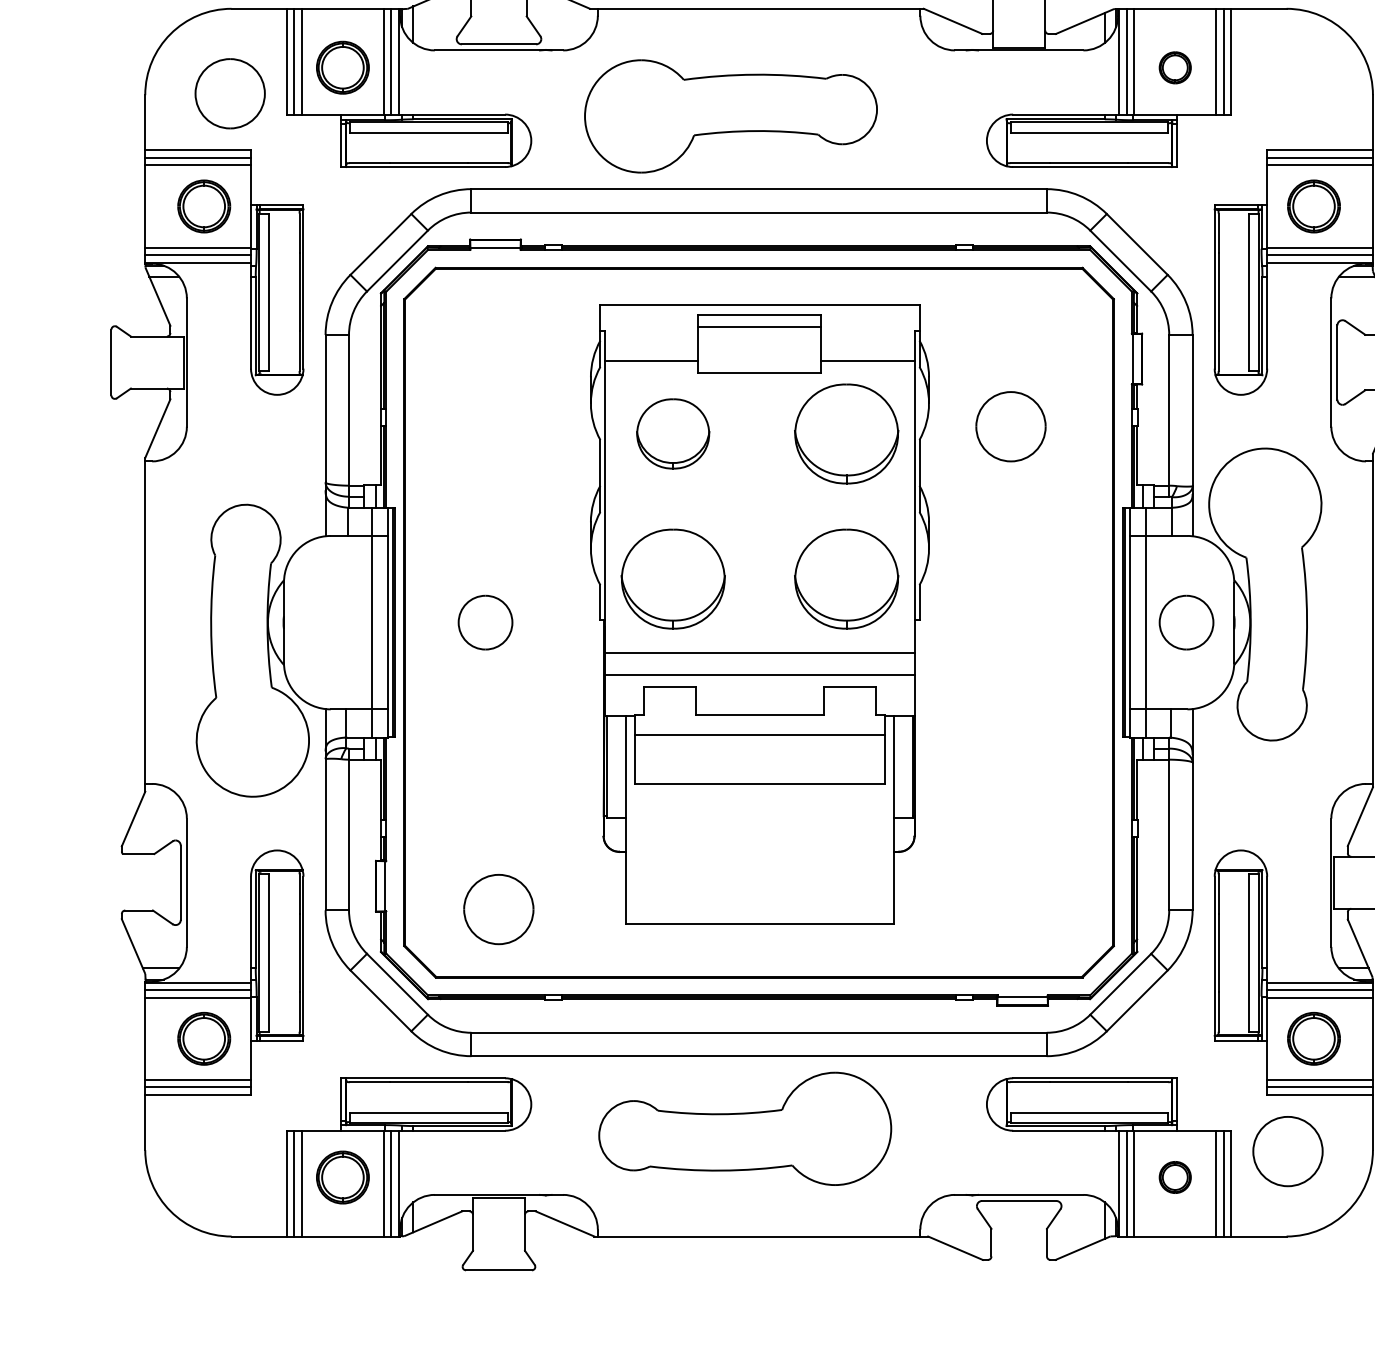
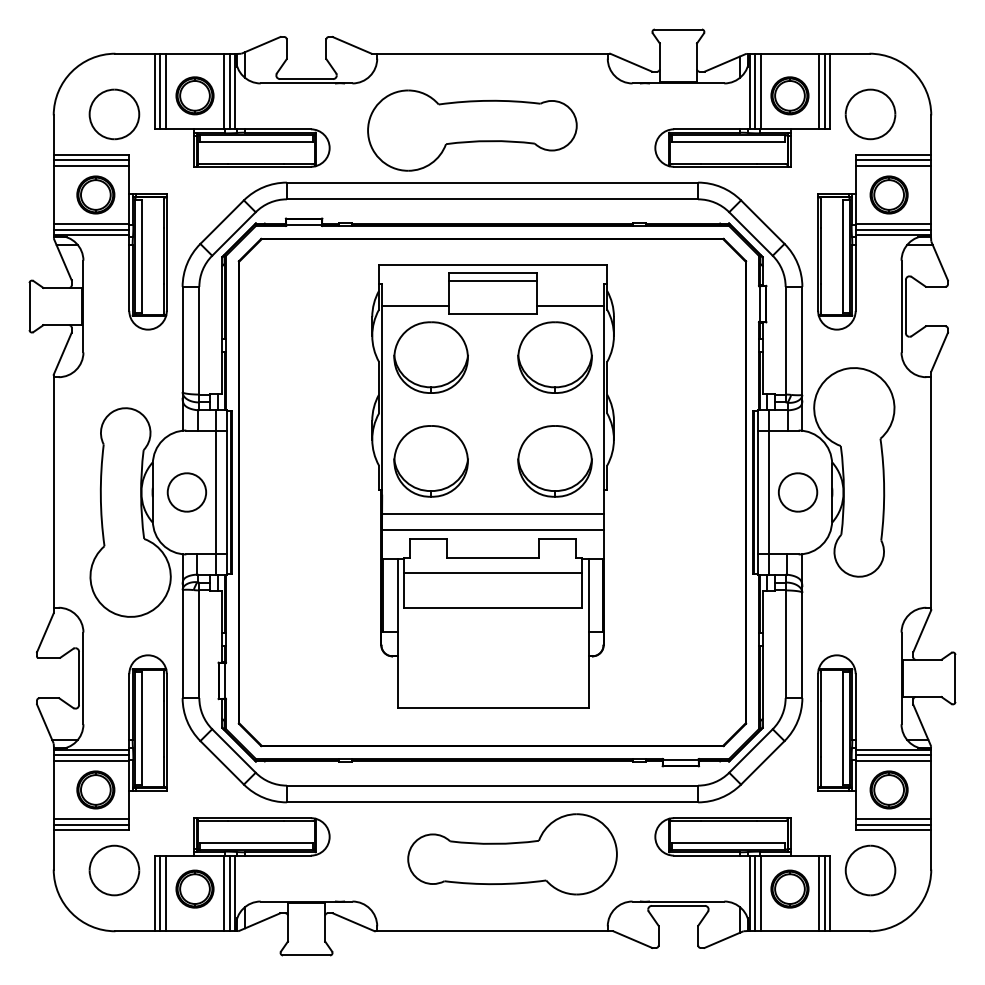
part: (1174, 67) -> (789, 95), size x1.67
part: (1010, 426) -> (870, 114), moved
part: (672, 433) -> (430, 357), size x1.43
part: (484, 622) -> (186, 492), moved
part: (498, 909) -> (114, 870), moved
part: (745, 1129) -> (512, 854), moved
part: (1174, 1176) -> (789, 888), size x1.67

